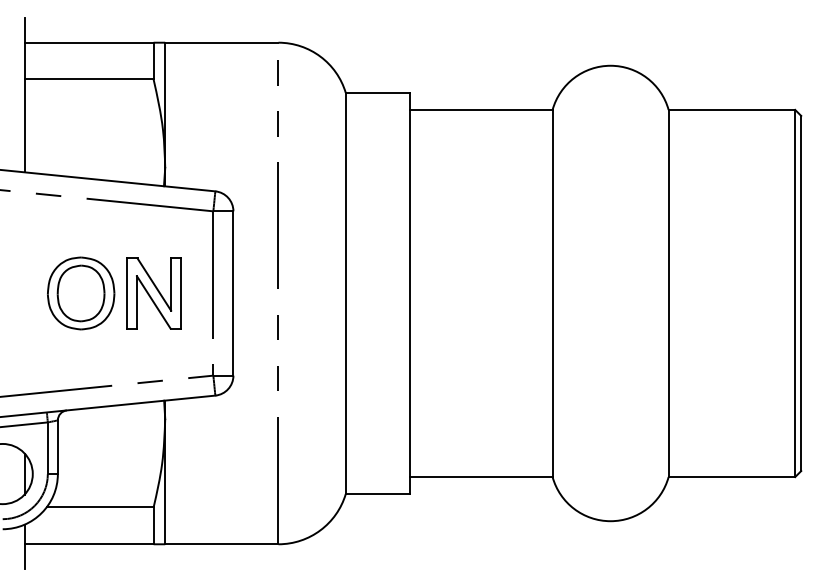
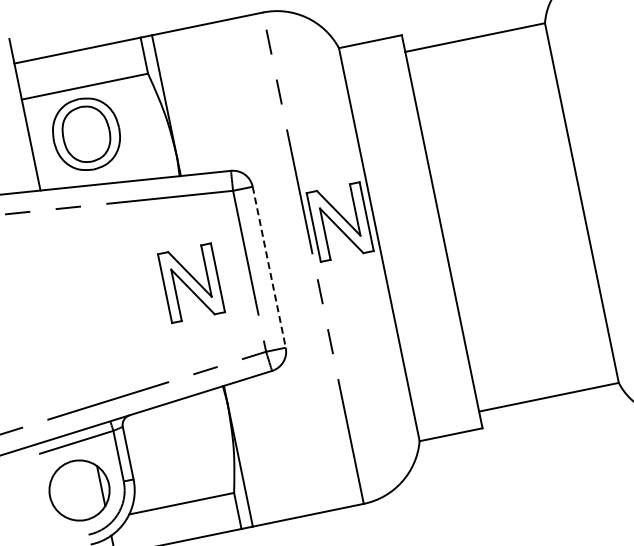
part: (311, 263) -> (339, 222), added
part: (81, 293) -> (86, 134), moved
line: (233, 293) -> (269, 267), solid -> dashed

